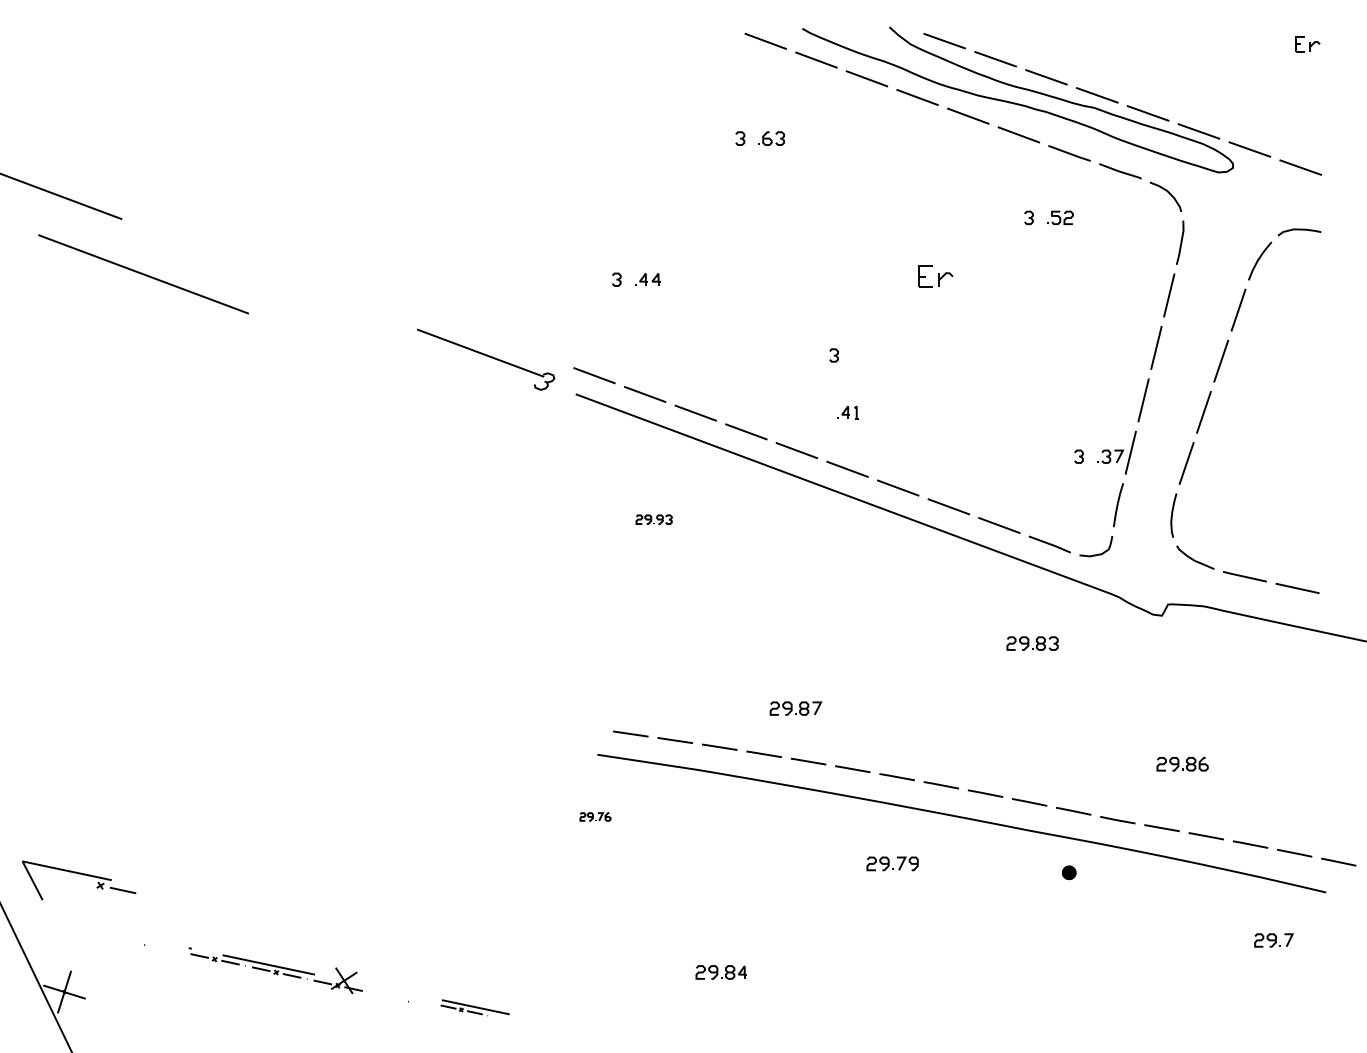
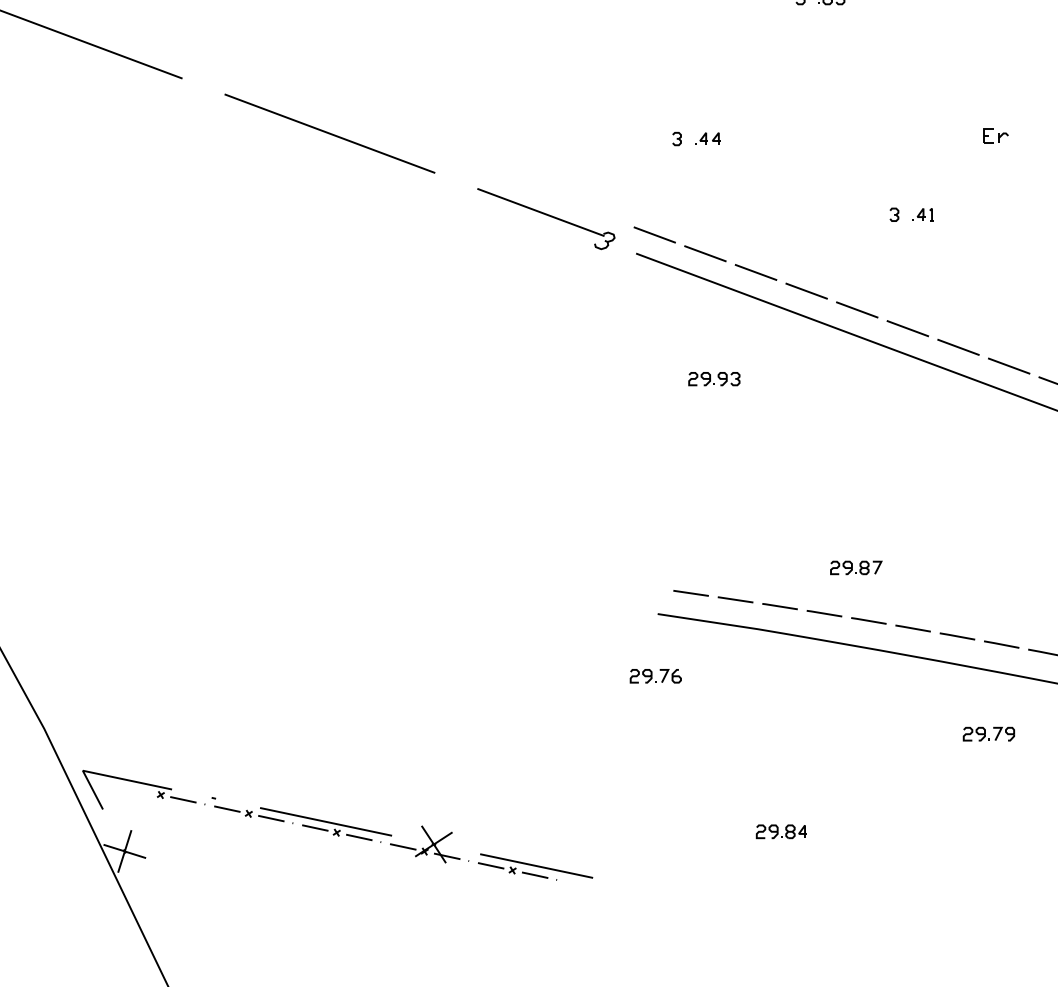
line: (143, 274) -> (329, 133), moved
part: (935, 276) -> (995, 135), size x0.71
part: (847, 412) -> (922, 214), moved
part: (654, 519) -> (714, 378), size x1.43
part: (595, 816) -> (655, 675), size x1.67
part: (892, 863) -> (988, 733), moved
part: (79, 880) -> (139, 789), moved
part: (275, 970) -> (335, 829), size x1.43
part: (474, 1007) -> (534, 866), size x1.67

